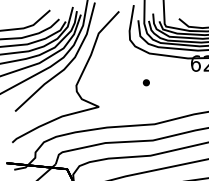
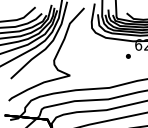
part: (145, 82) -> (127, 56), moved

